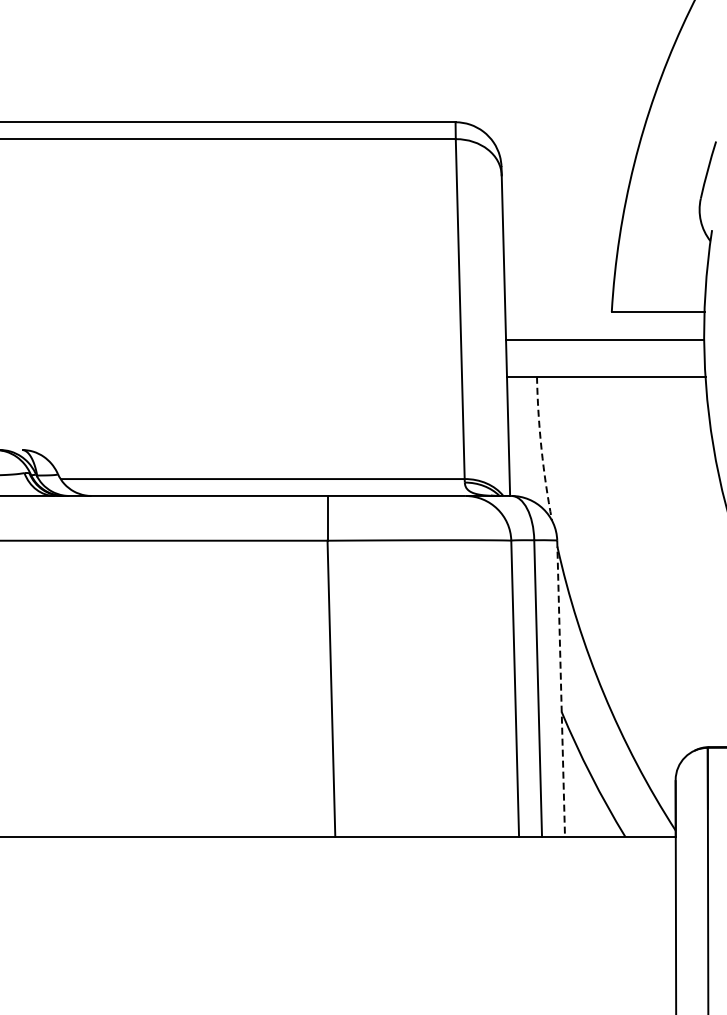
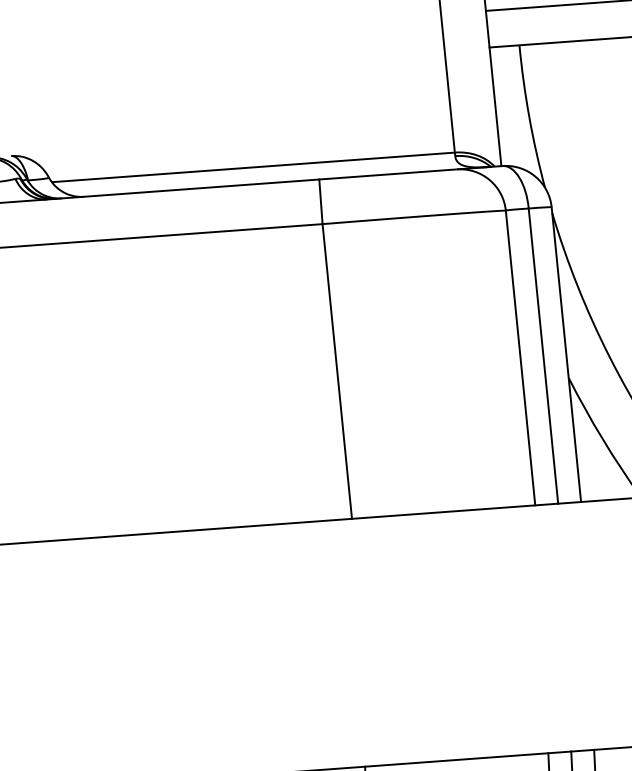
arc: (541, 449) -> (529, 117), dashed -> solid
line: (561, 689) -> (566, 355), dashed -> solid

